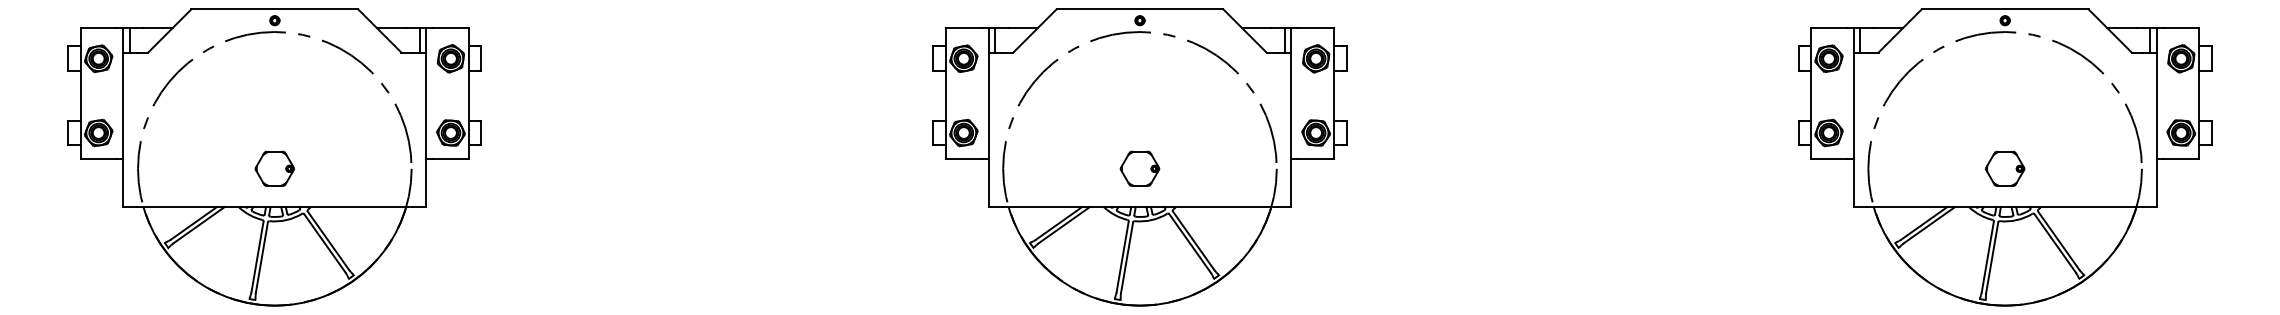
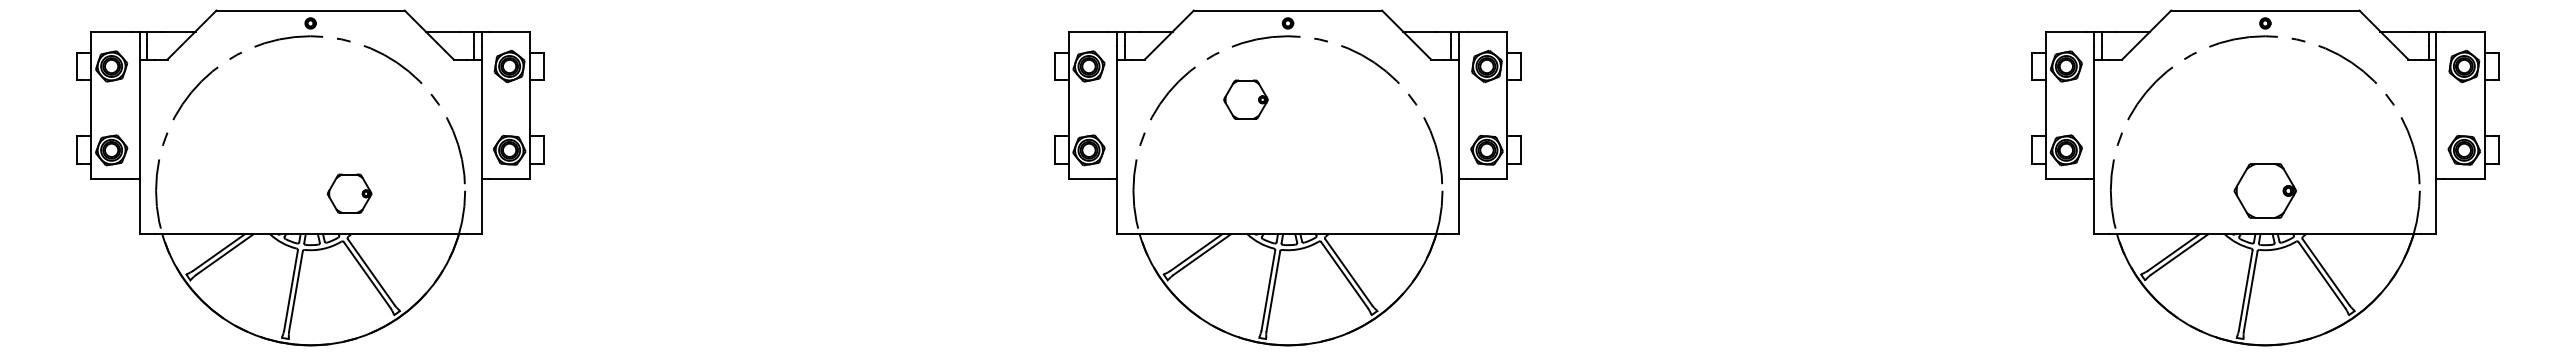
part: (274, 168) -> (349, 193), moved
part: (1139, 168) -> (1245, 99), moved
part: (2005, 168) -> (2265, 190), size x1.4

